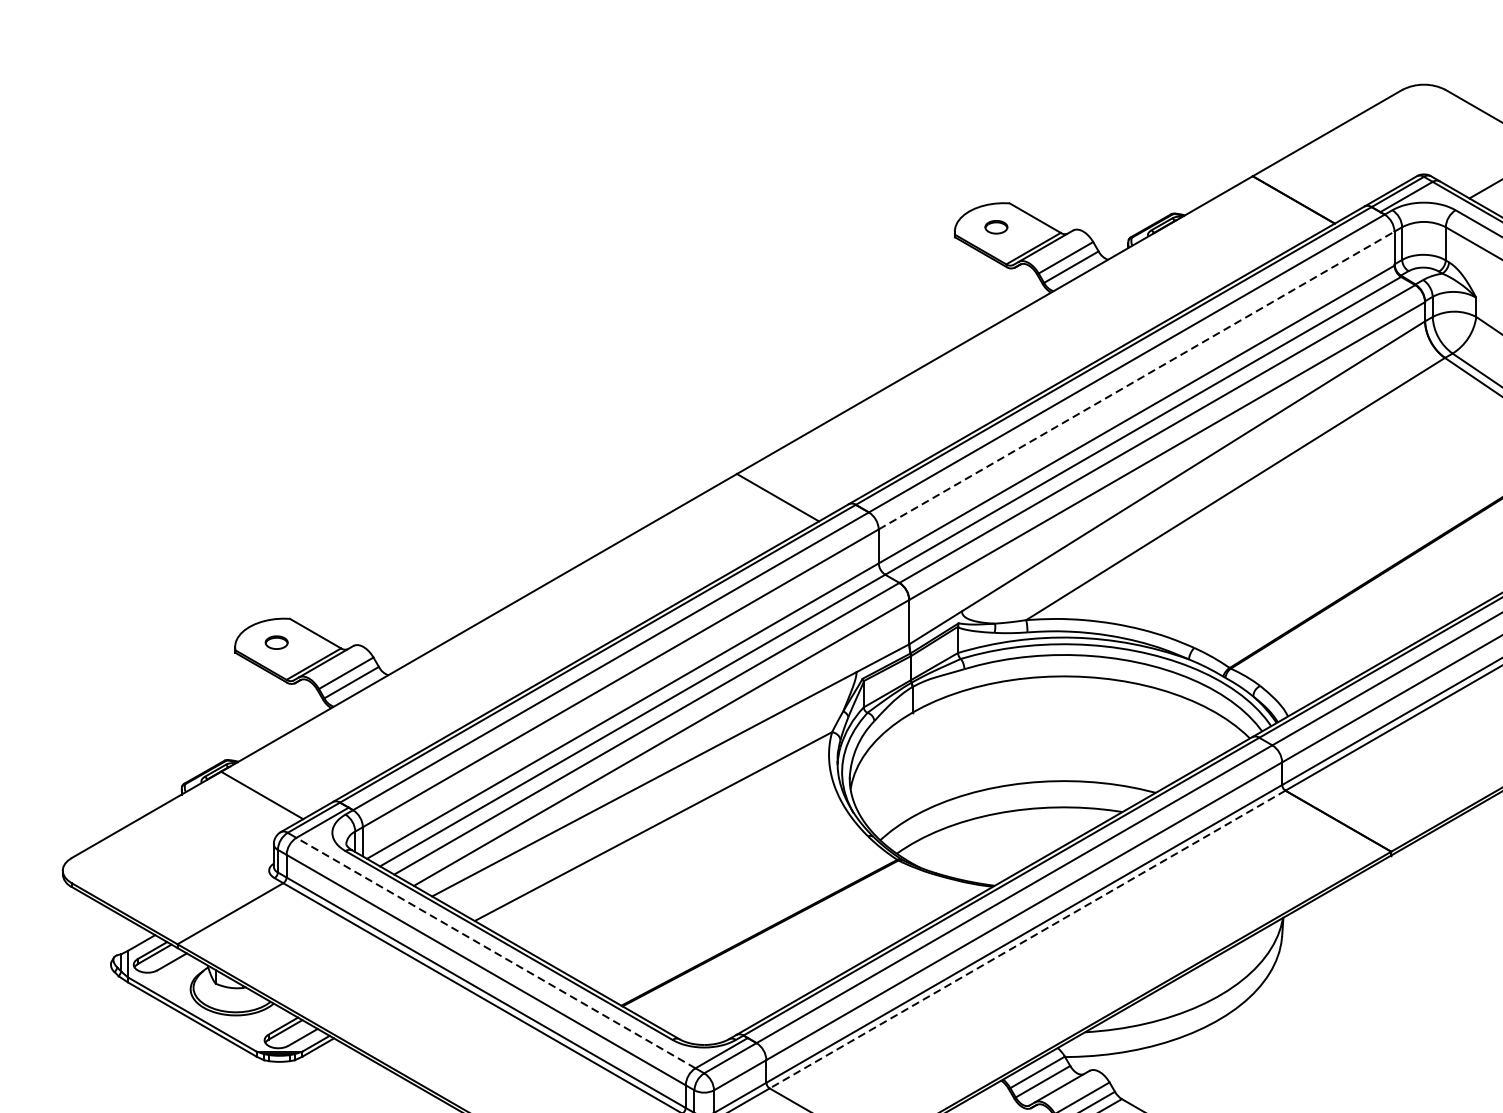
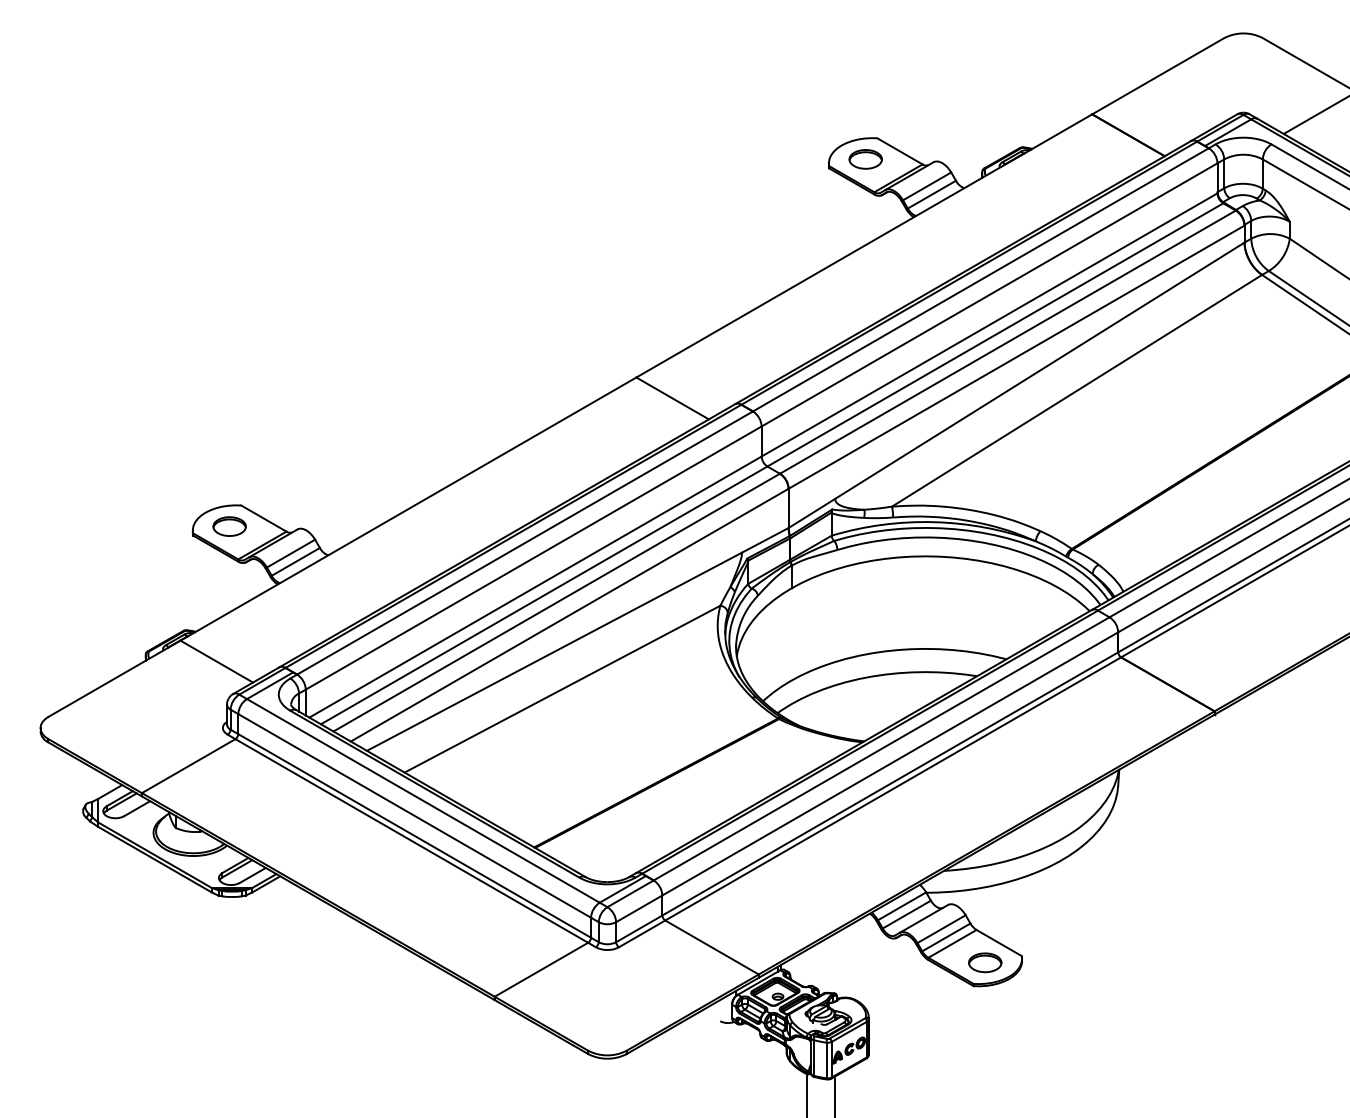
part: (996, 227) -> (865, 159), size x1.67
line: (1137, 380) -> (990, 294), dashed -> solid
part: (276, 642) -> (229, 526), size x1.67
line: (1026, 940) -> (892, 789), dashed -> solid
line: (496, 952) -> (423, 800), dashed -> solid

